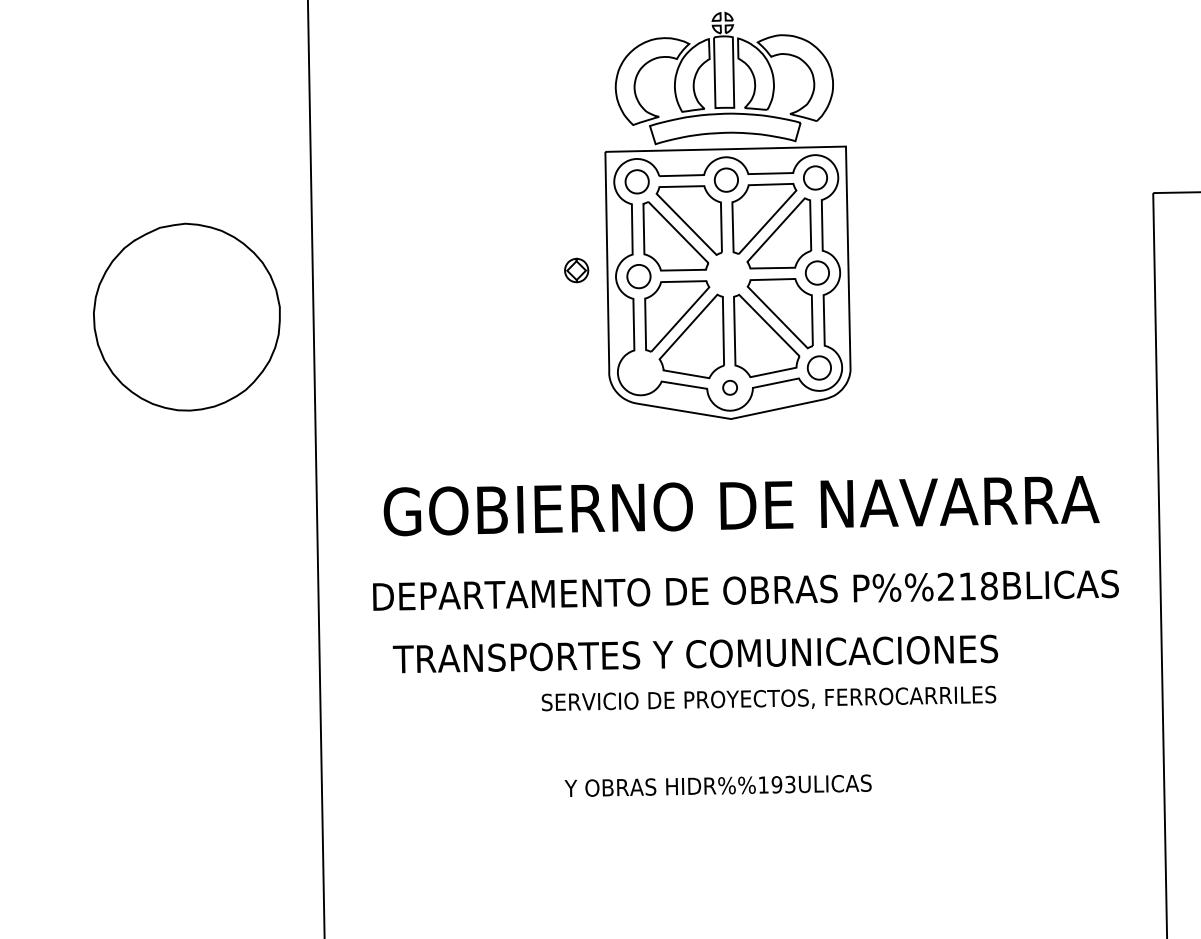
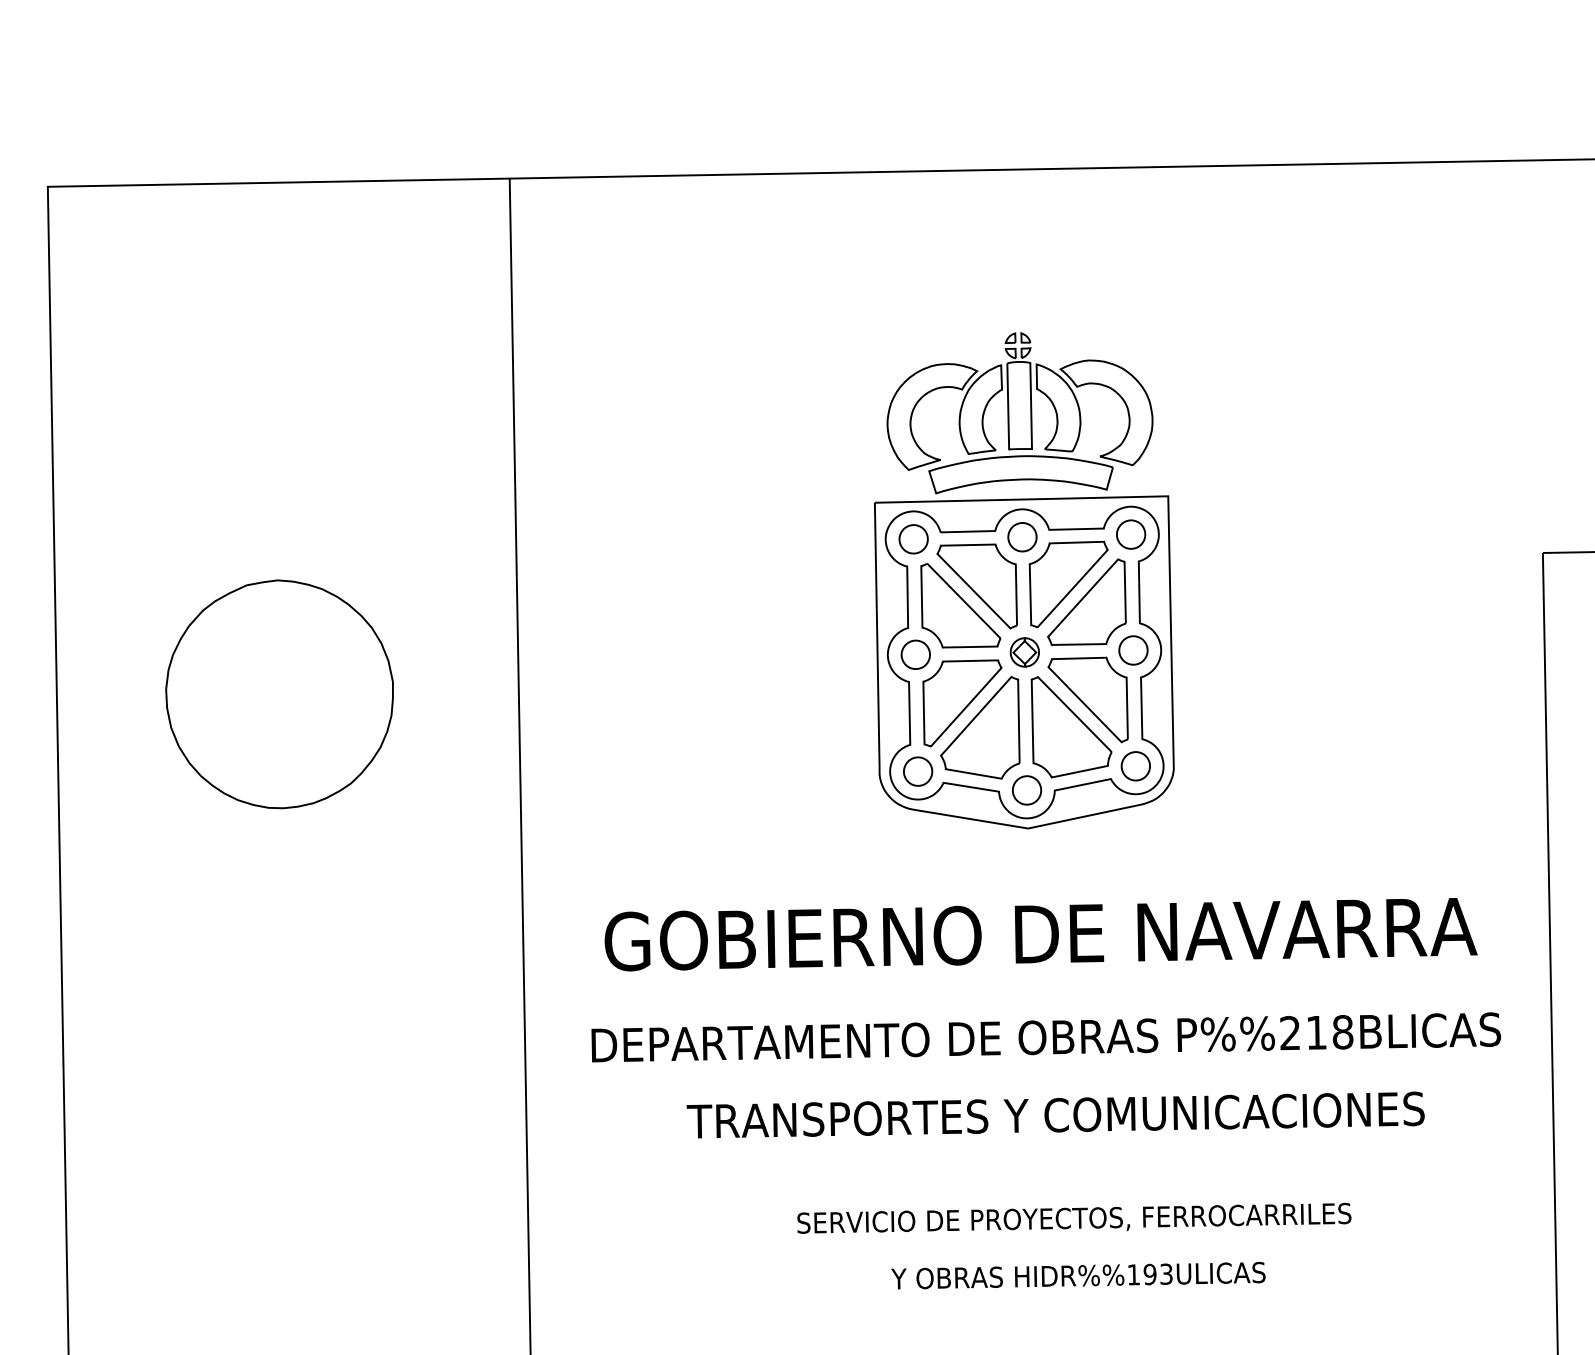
part: (576, 270) -> (1024, 652), moved
part: (186, 317) -> (279, 694), moved
part: (641, 372) -> (918, 771), added
part: (729, 387) -> (1026, 790), size x1.67
text: (695, 653) -> (1055, 1114), moved
text: (769, 697) -> (1074, 1217), moved
text: (718, 785) -> (1078, 1275), moved

